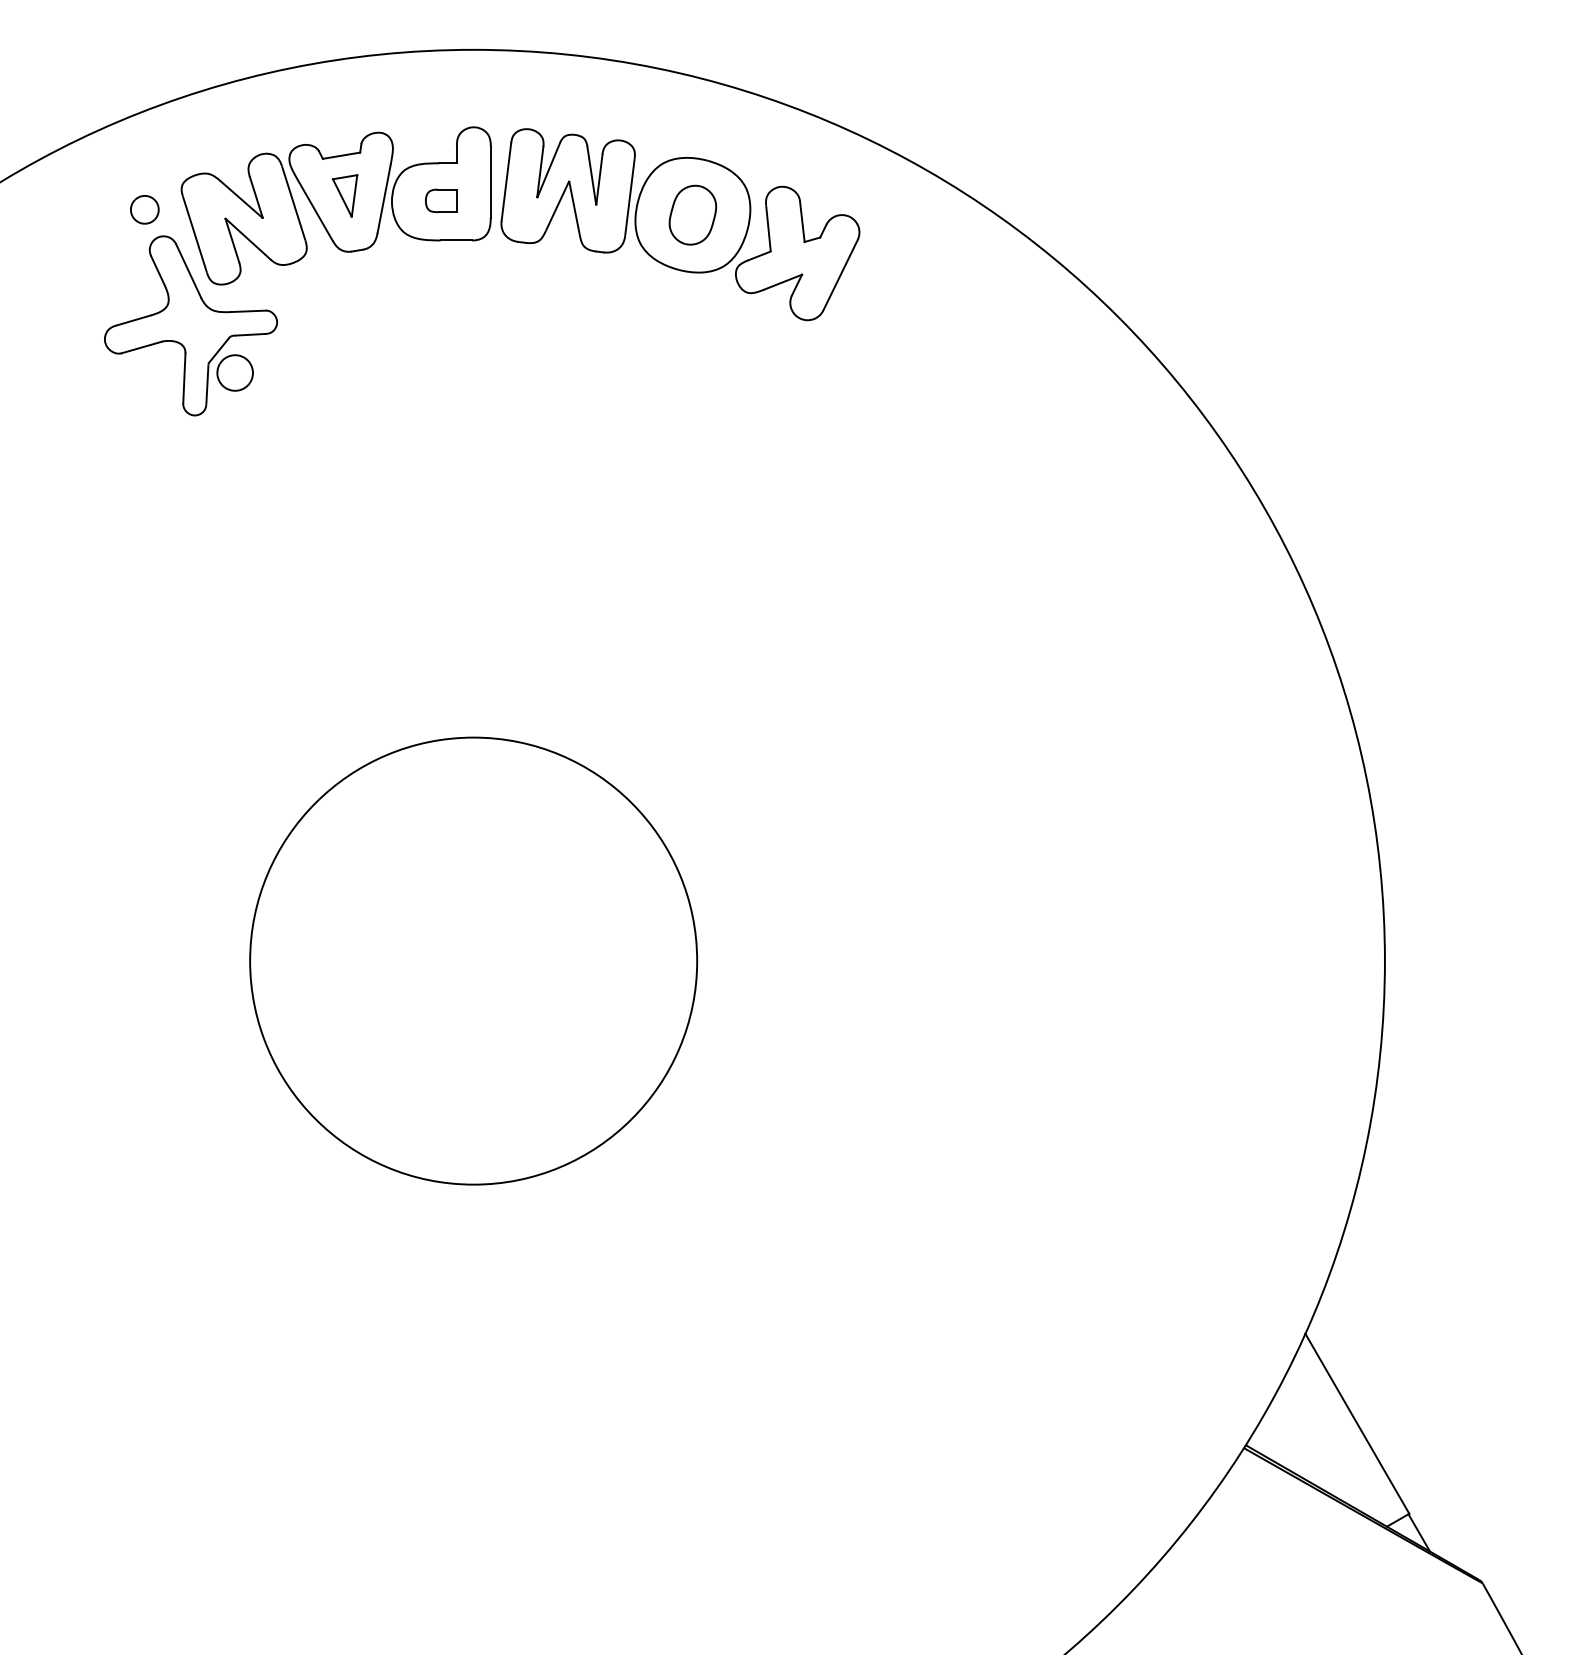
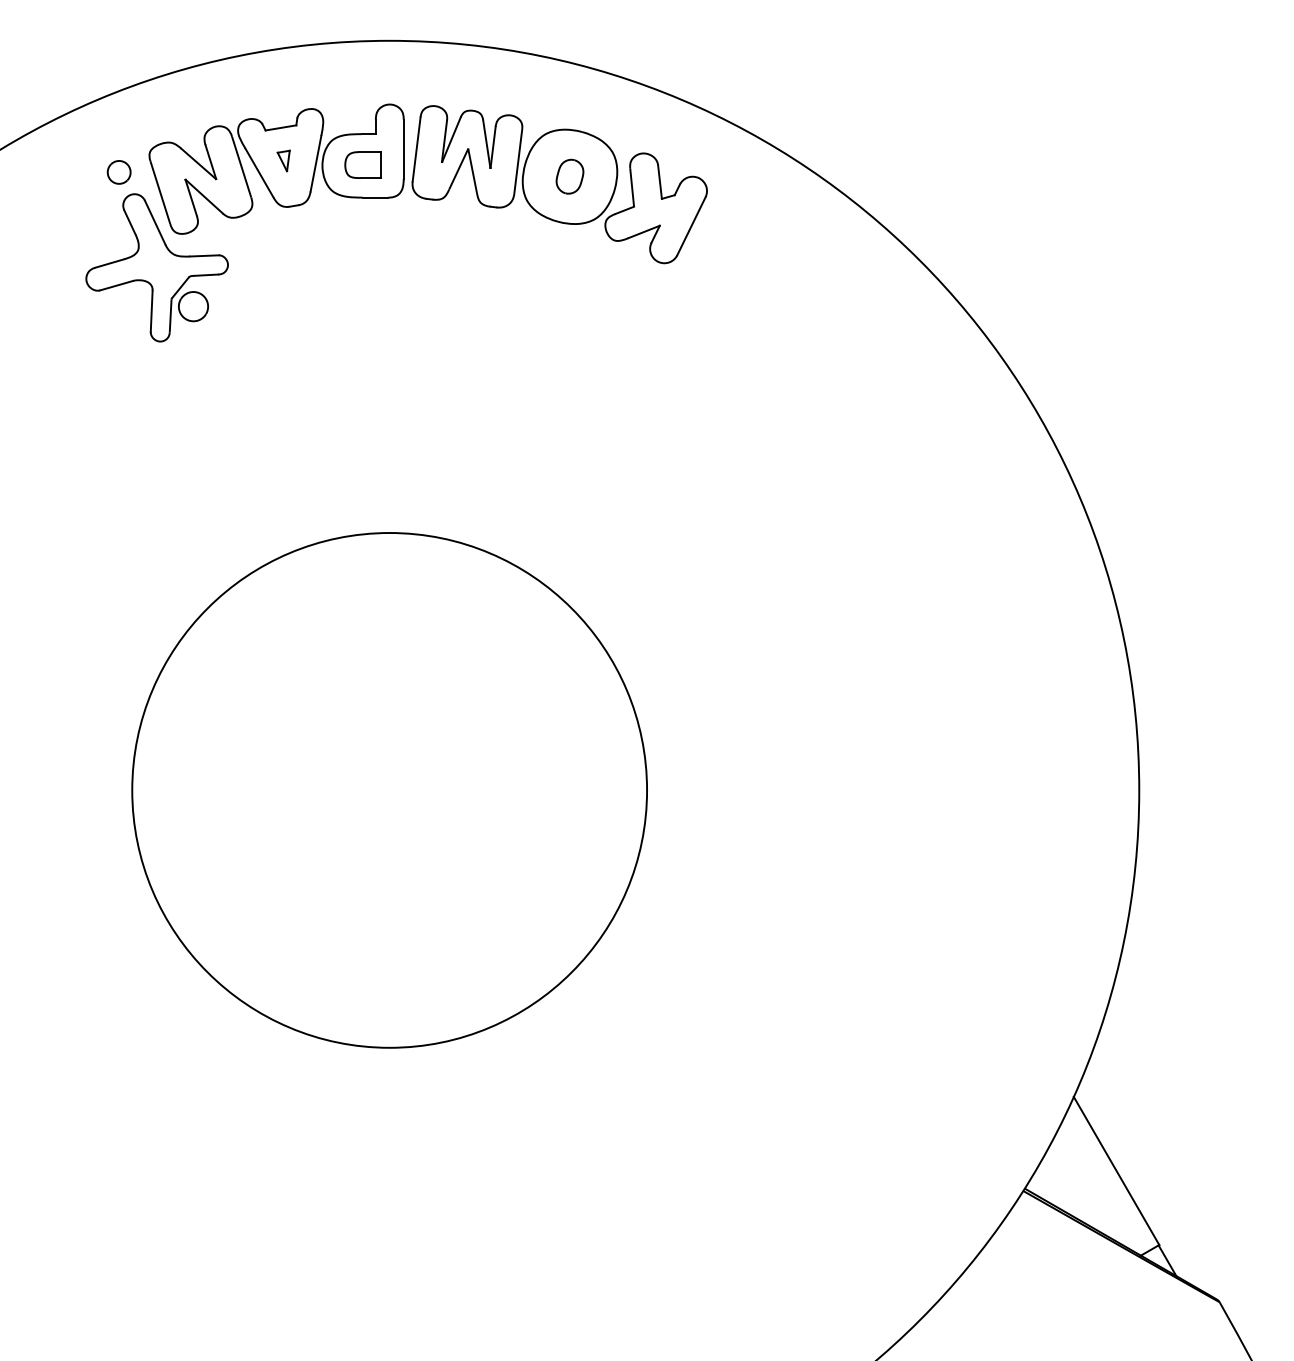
part: (344, 195) -> (283, 160), size x0.6
part: (440, 200) -> (362, 164), size x1.4
part: (692, 214) -> (569, 176), size x0.7
circle: (473, 961) -> (389, 790), size x1.4

